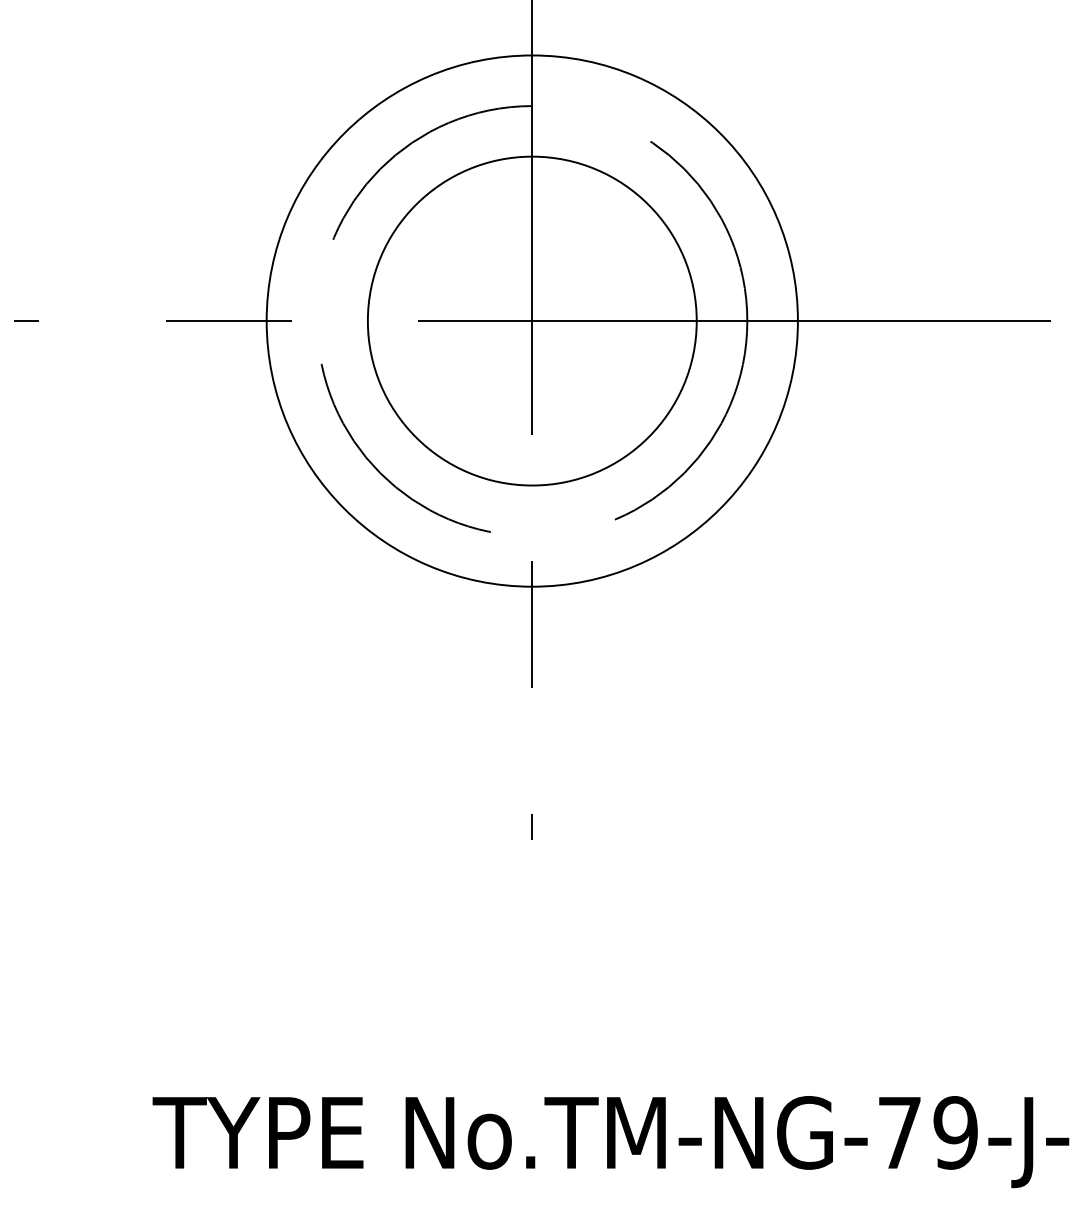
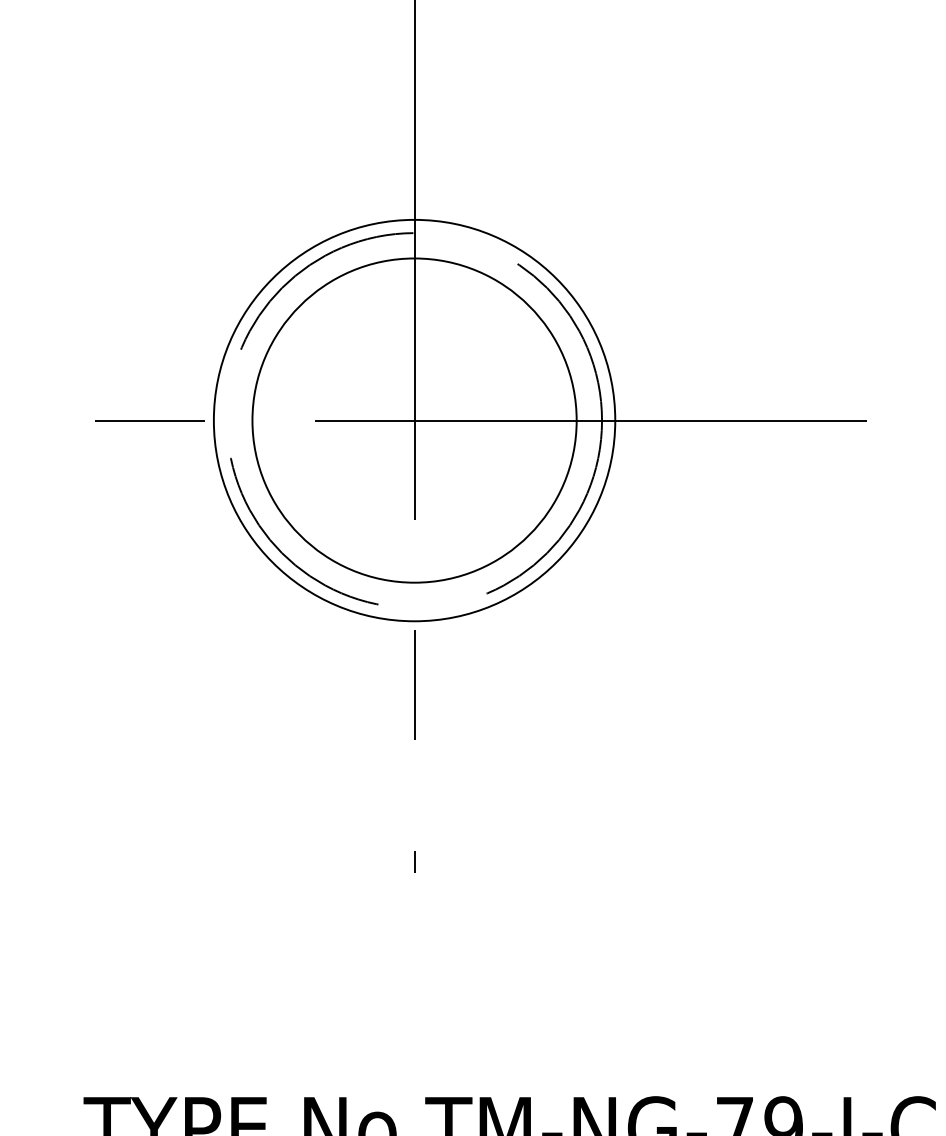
circle: (532, 320) -> (414, 420), size x0.7
circle: (532, 320) -> (414, 420), size x1.4

